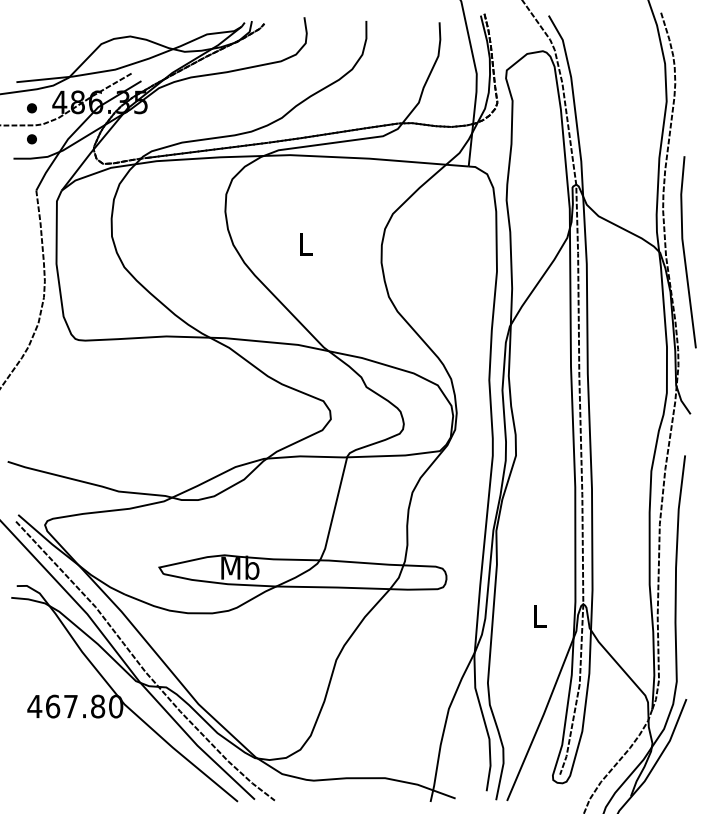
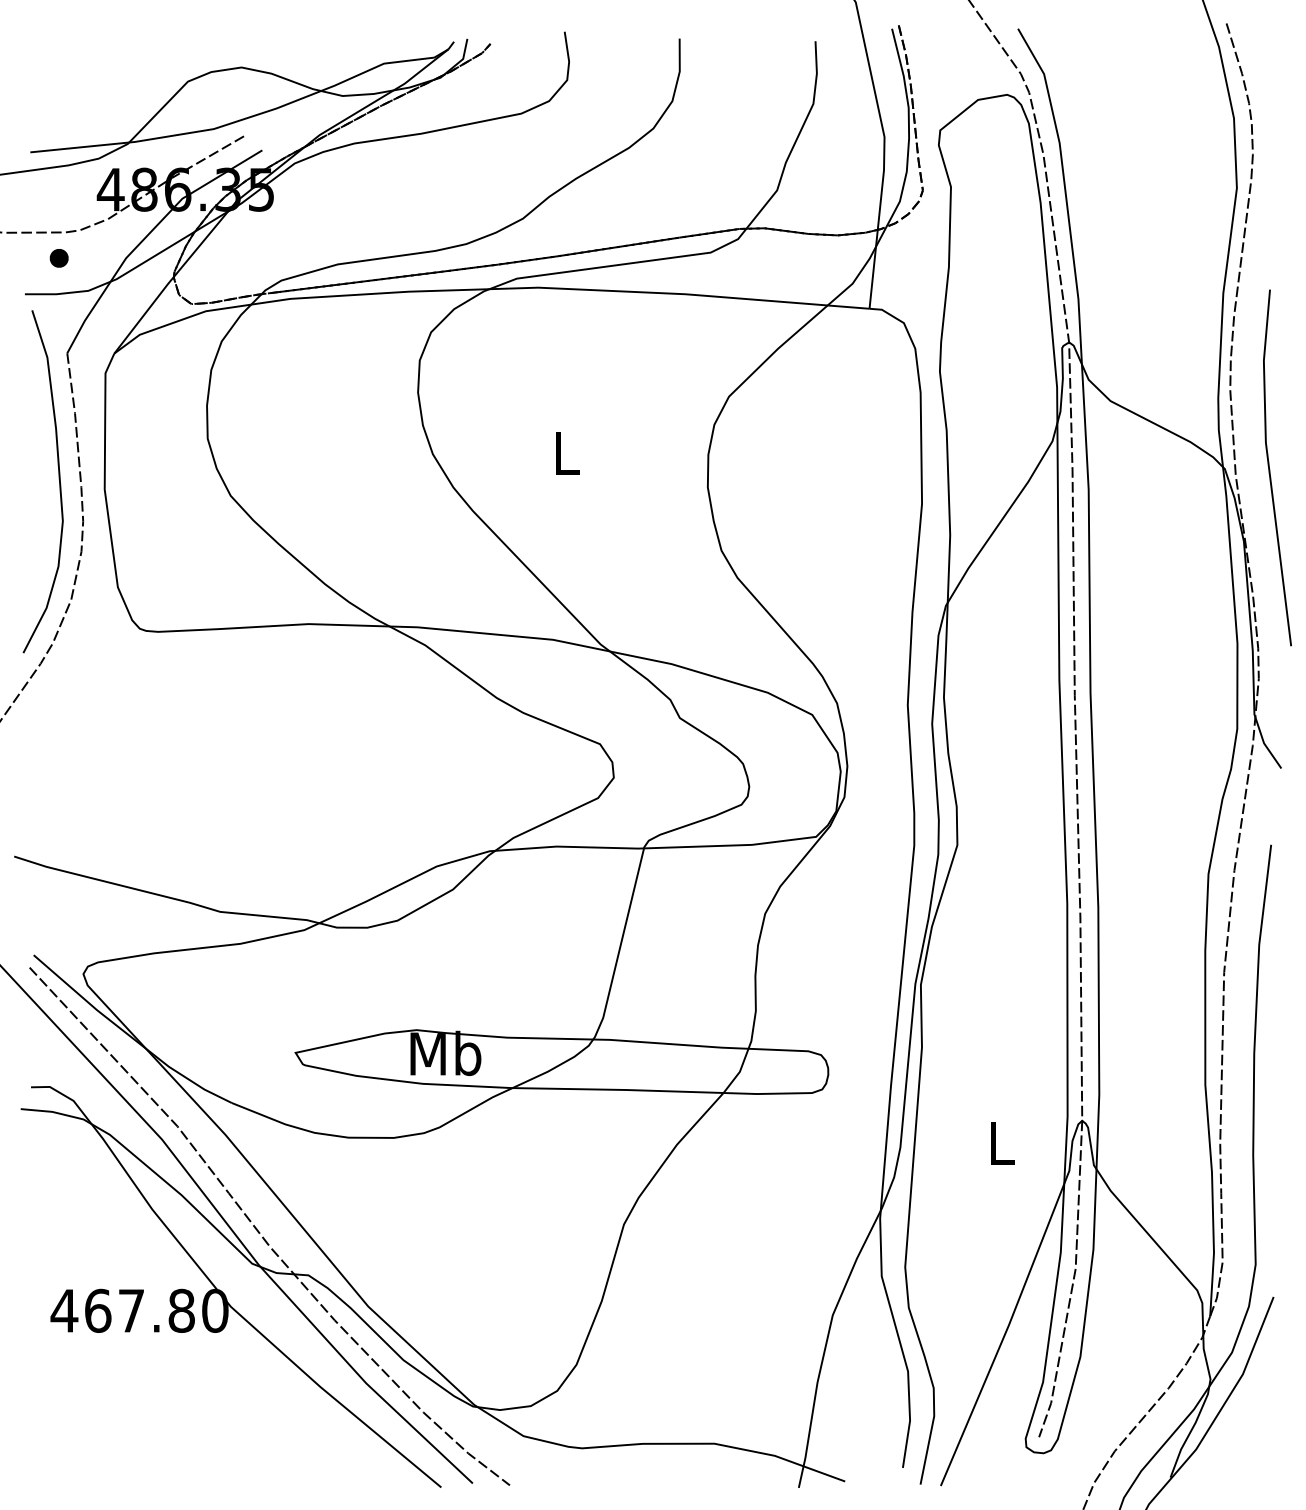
part: (31, 108) -> (58, 201), removed
curve: (31, 259) -> (58, 481), added

